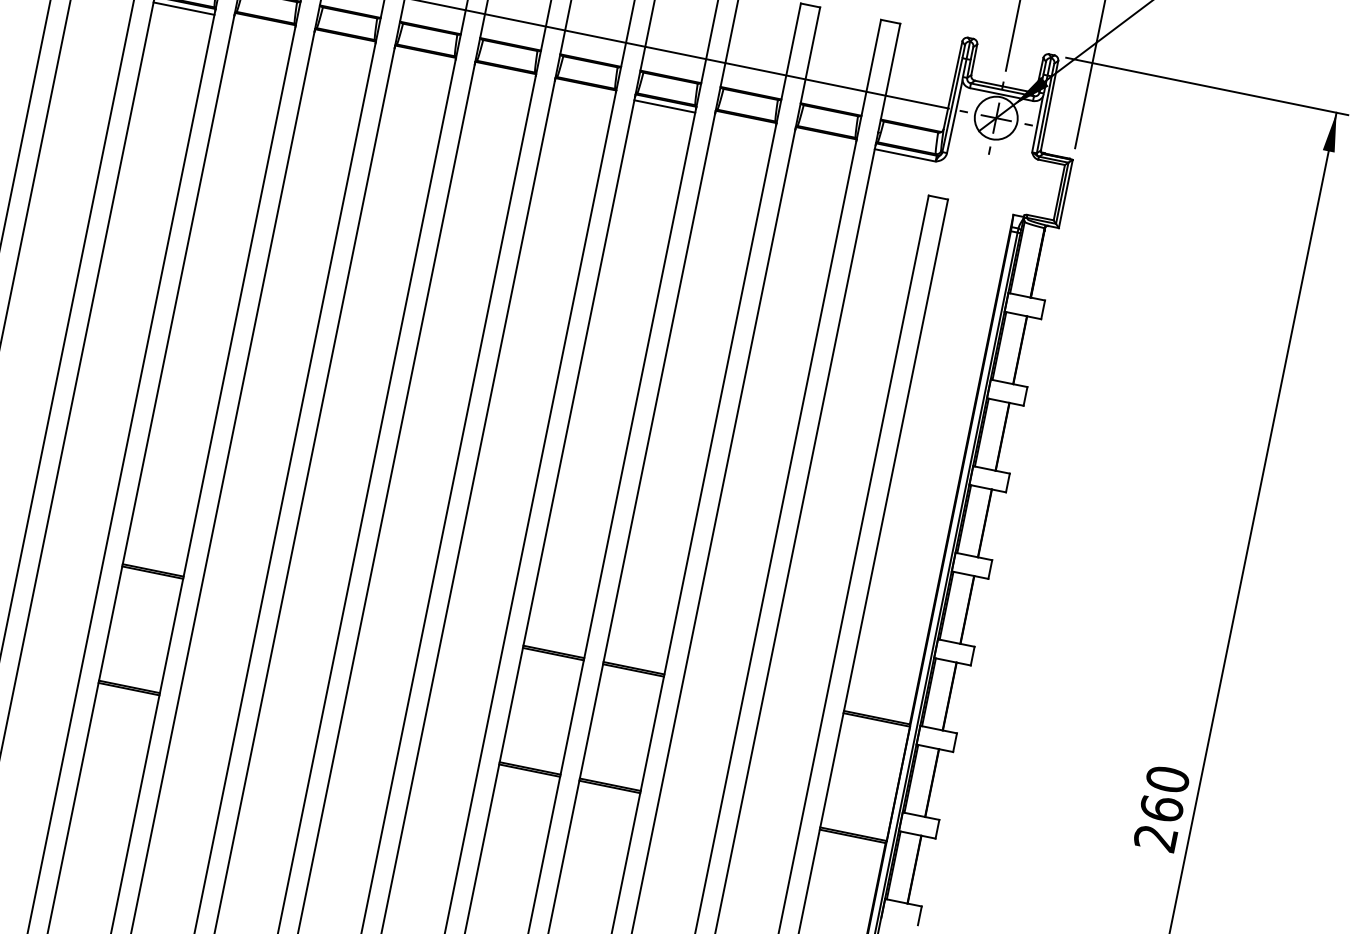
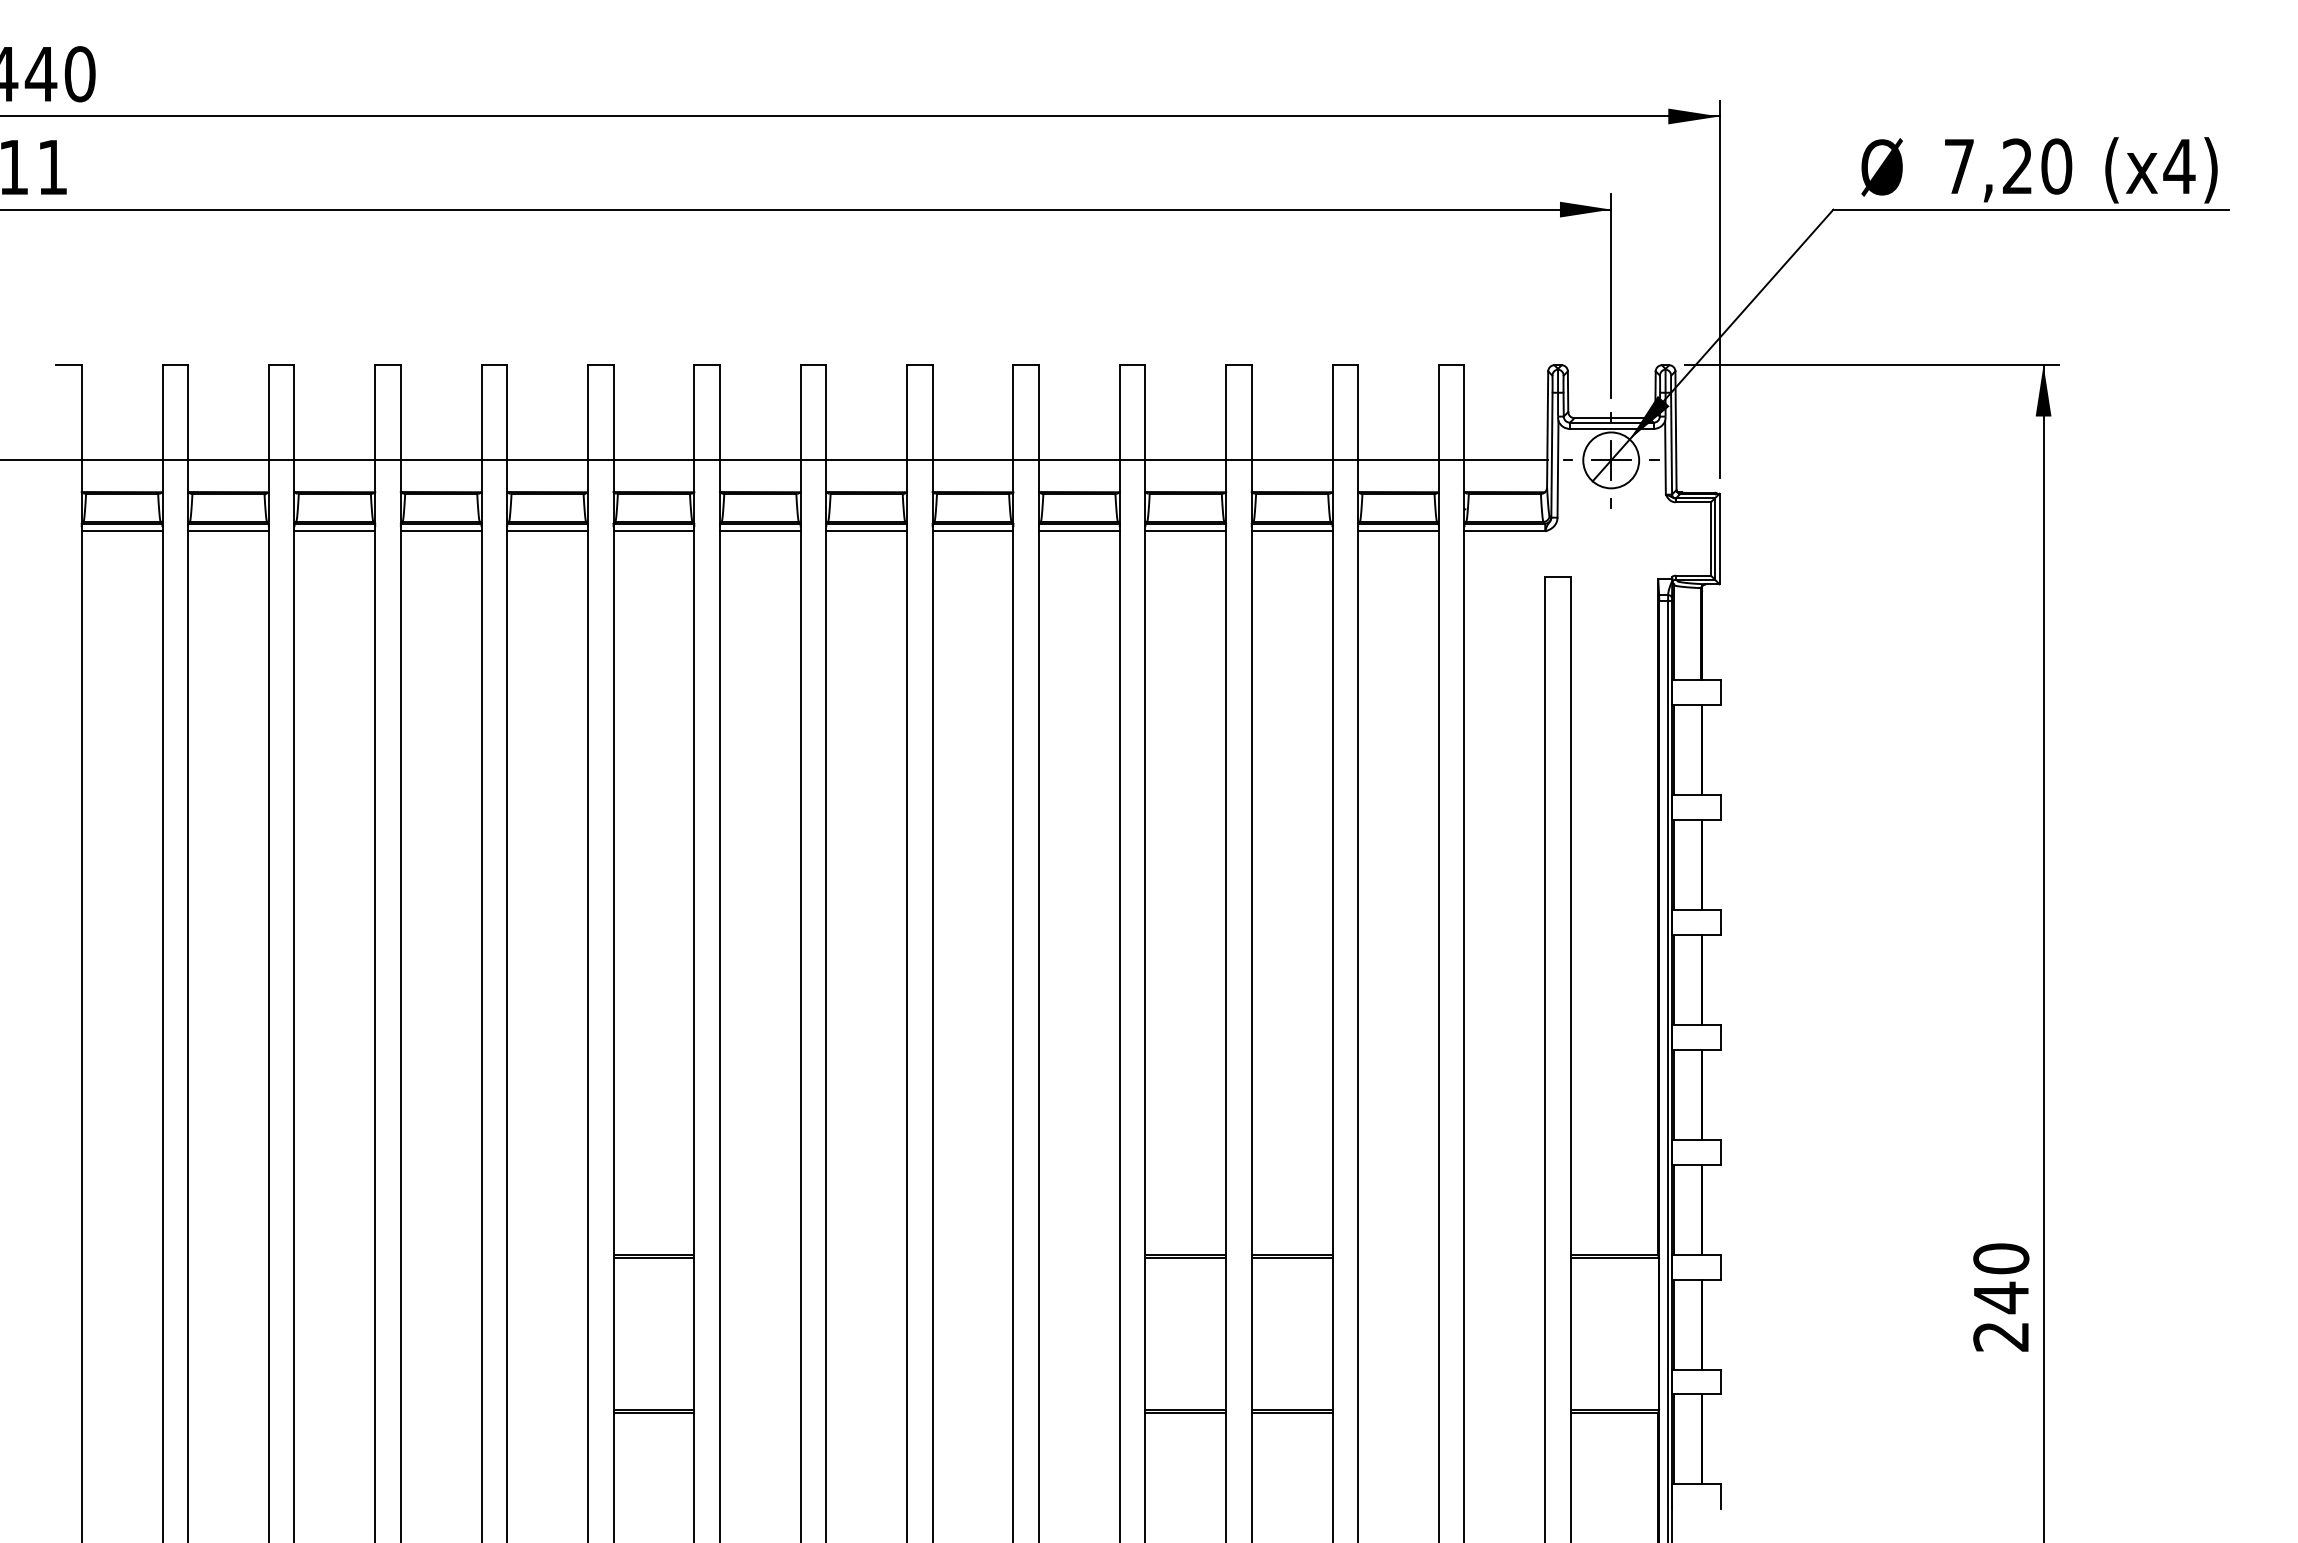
line: (263, 24) -> (653, 531), added
line: (343, 41) -> (759, 531), added
line: (424, 57) -> (866, 531), added
line: (504, 73) -> (972, 531), added
line: (584, 90) -> (1079, 531), added
line: (744, 122) -> (1291, 531), added
line: (825, 139) -> (1398, 531), added
text: (1161, 808) -> (2001, 1297), 260 -> 240

